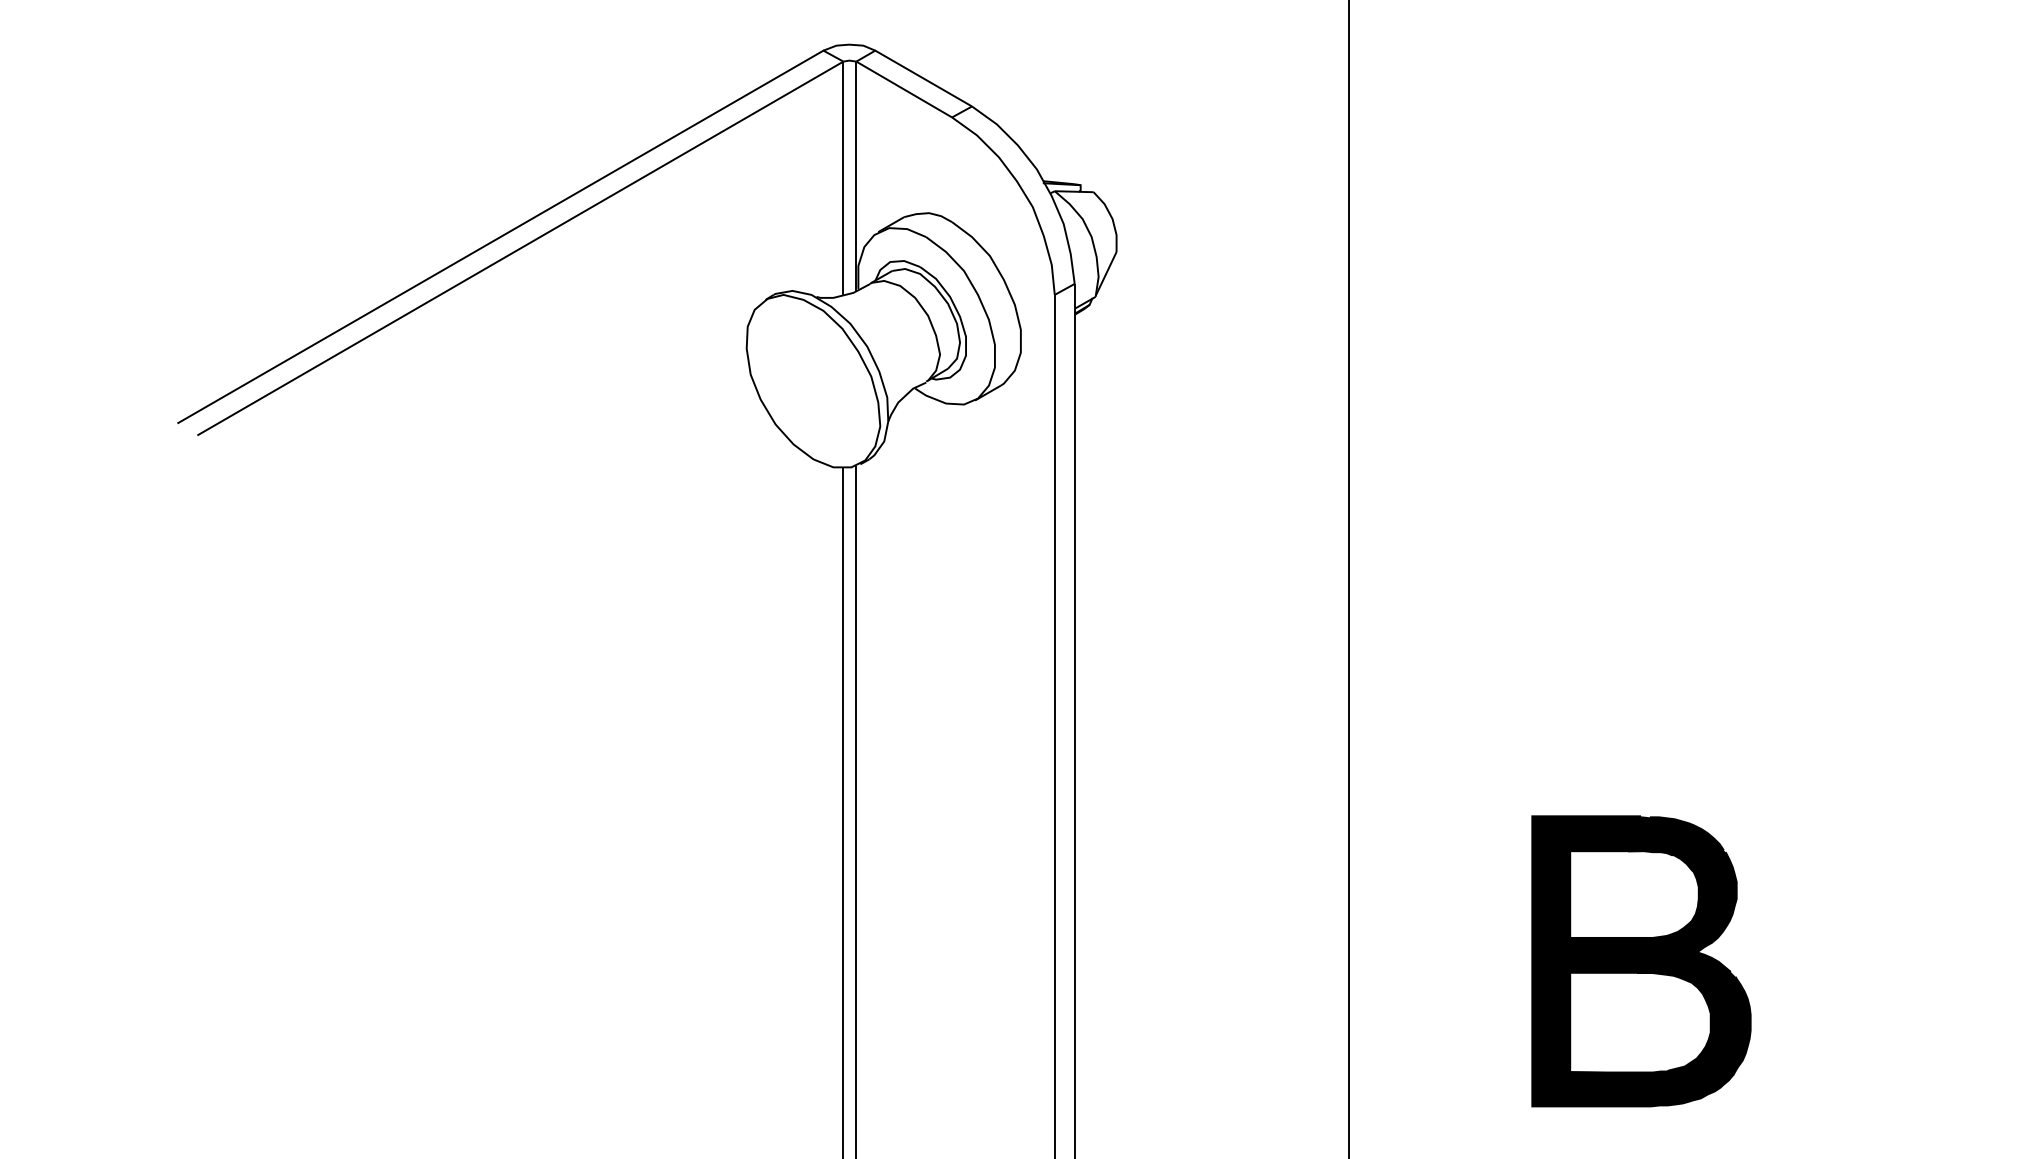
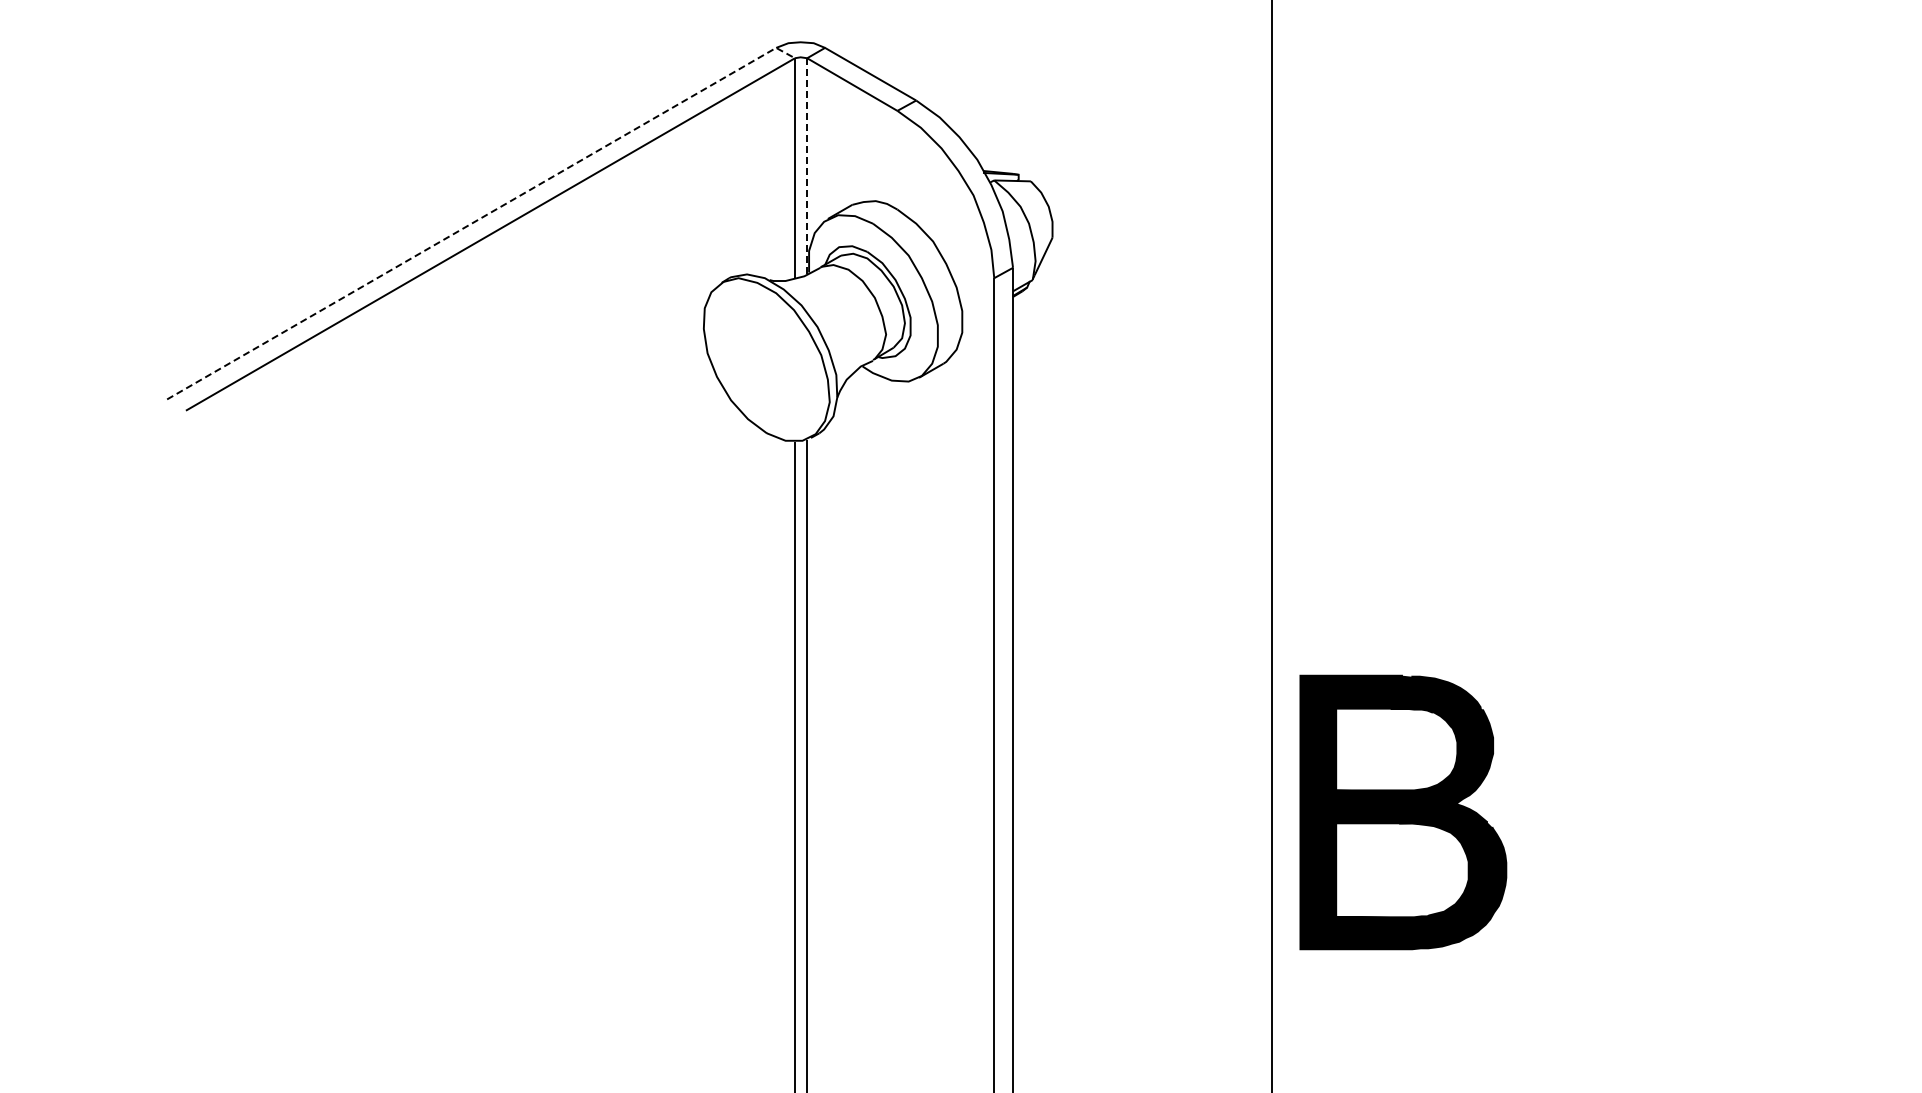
line: (856, 176) -> (807, 166), solid -> dashed
line: (511, 230) -> (482, 217), solid -> dashed
part: (1641, 961) -> (1403, 812), moved

